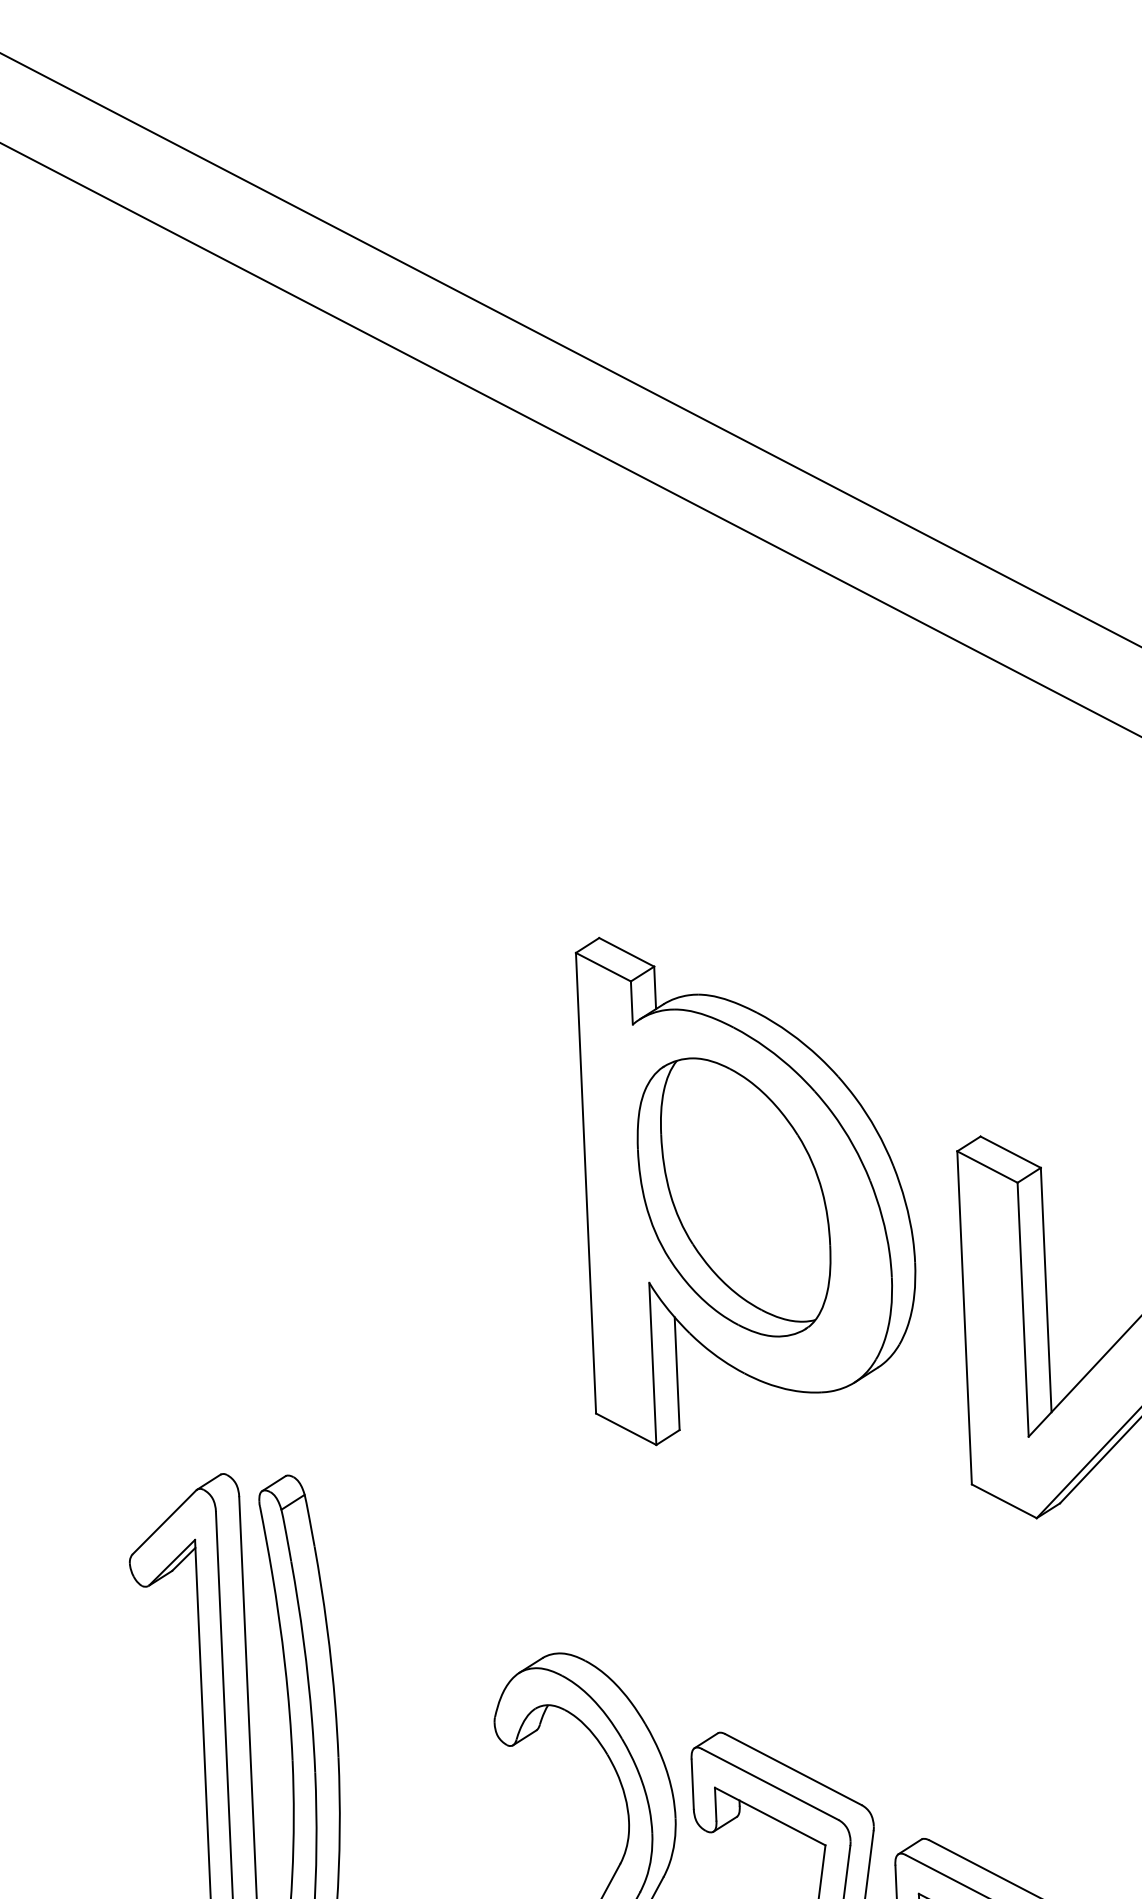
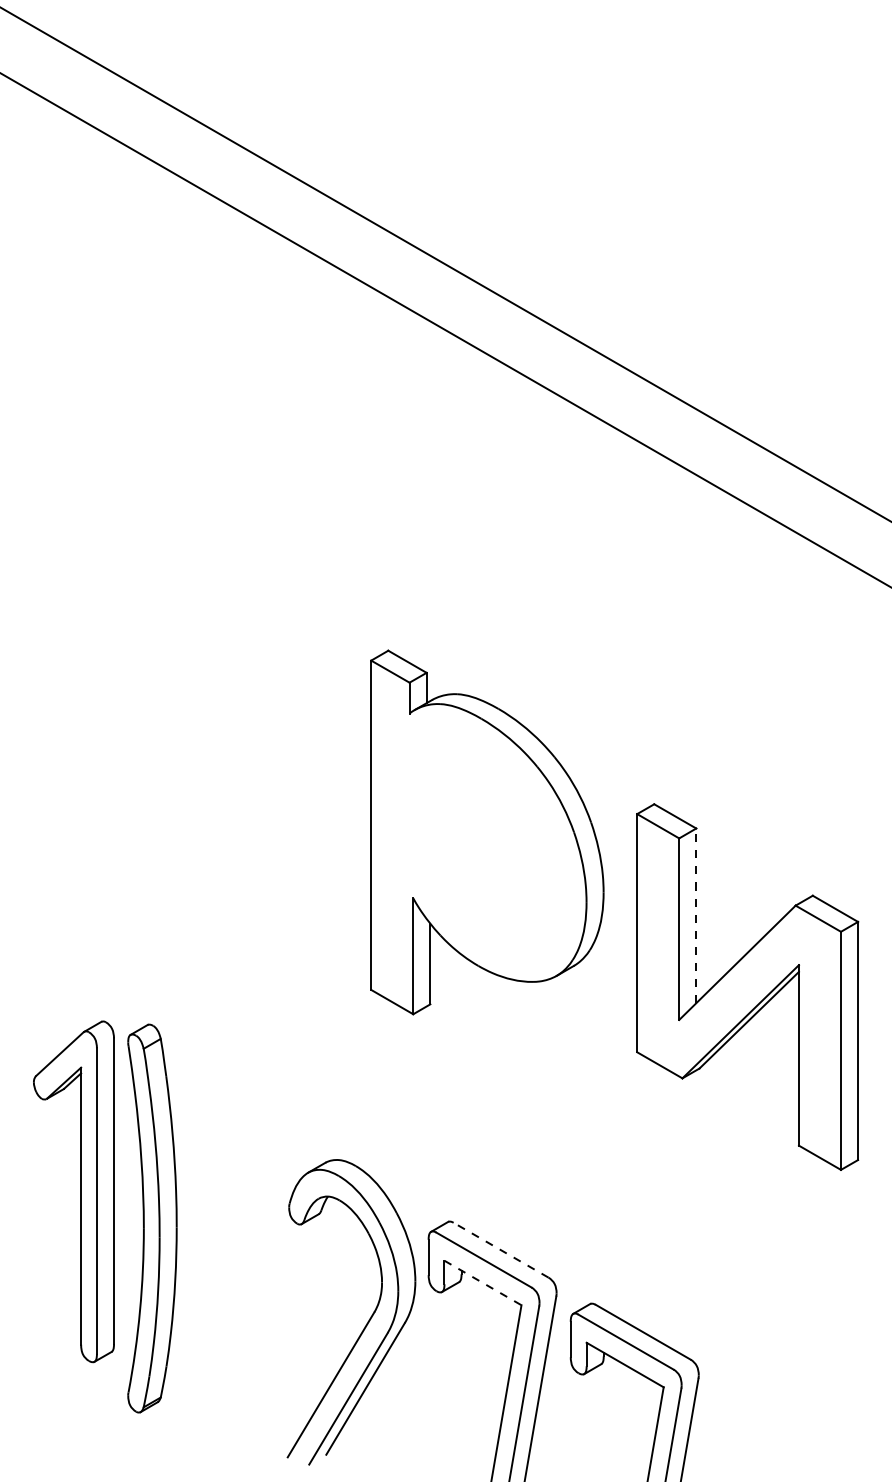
part: (734, 1196) -> (476, 839), removed
line: (1046, 1289) -> (696, 915), solid -> dashed
line: (794, 1770) -> (501, 1250), solid -> dashed
line: (771, 1817) -> (483, 1283), solid -> dashed

